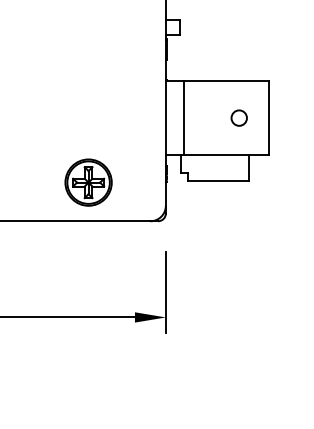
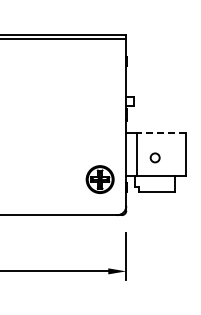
line: (226, 81) -> (161, 133), solid -> dashed
circle: (238, 117) -> (154, 157), moved
part: (87, 182) -> (99, 179), moved

